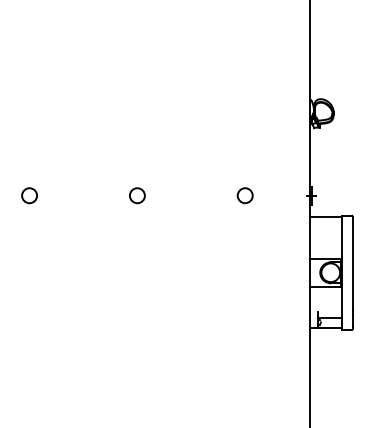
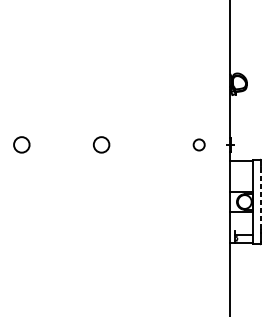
circle: (29, 195) -> (21, 144), size x1.4
circle: (137, 195) -> (101, 144), size x1.4
circle: (244, 195) -> (198, 144), moved
line: (352, 267) -> (260, 198), solid -> dashed

